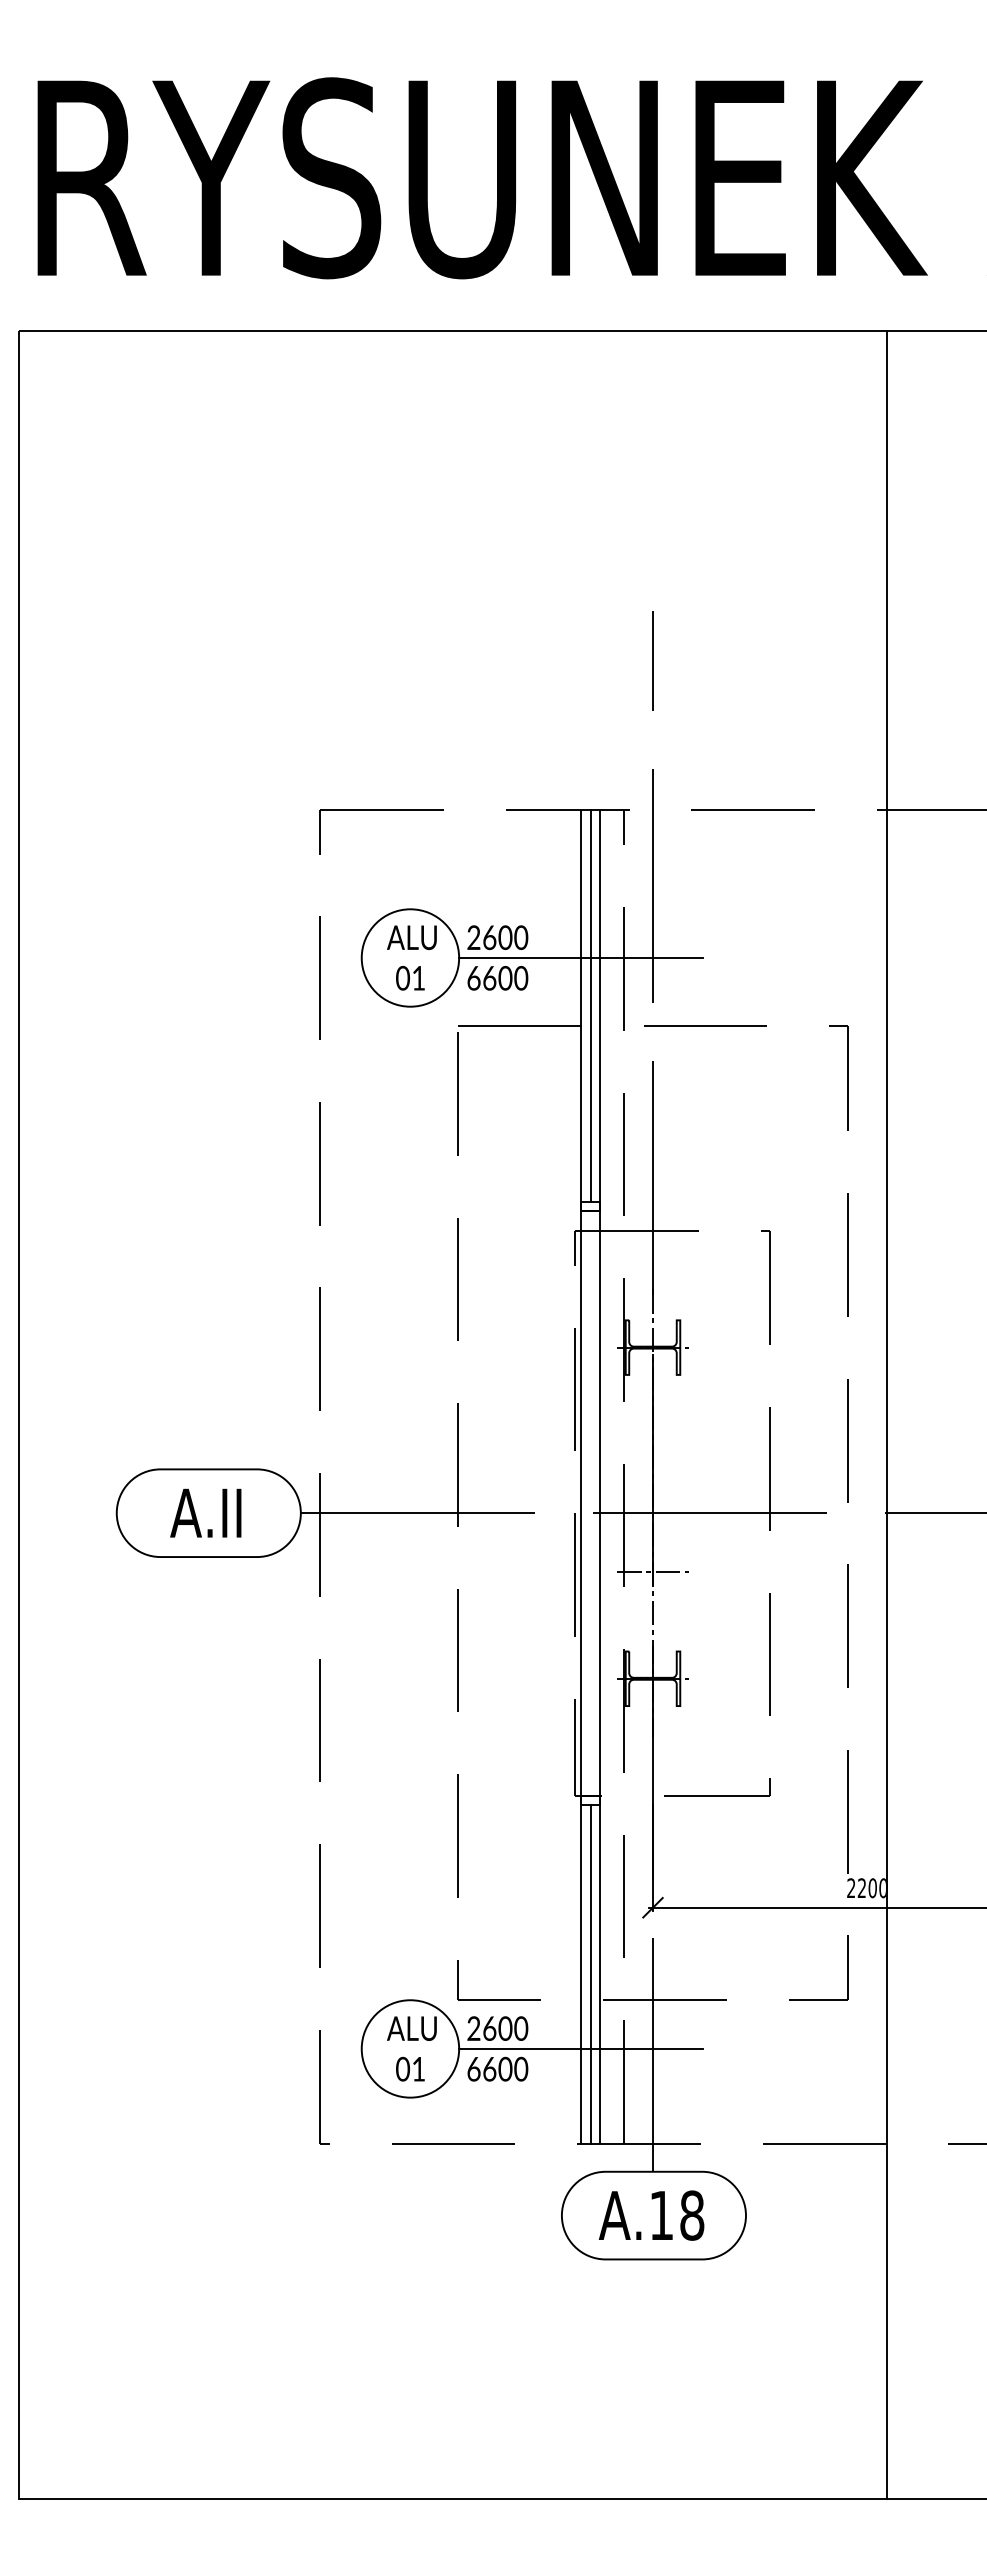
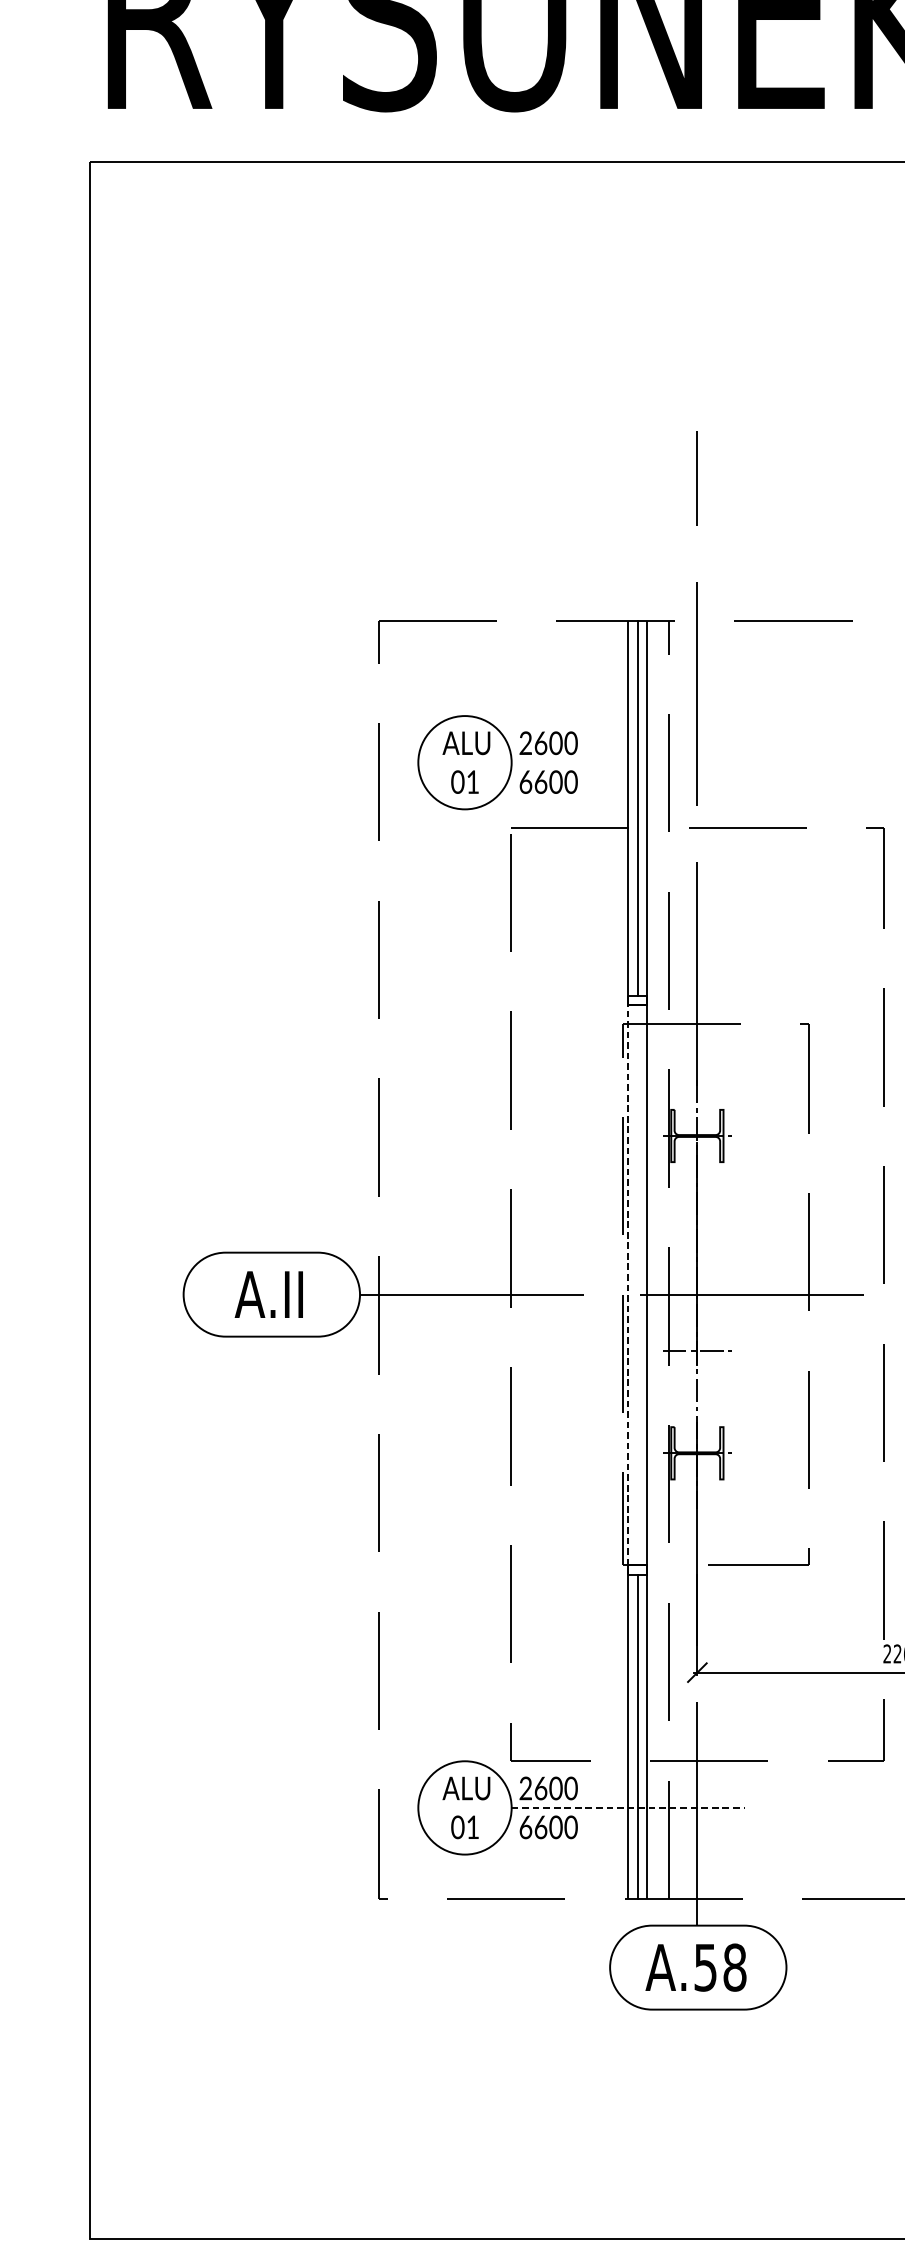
line: (580, 958) -> (627, 763), removed
line: (580, 1502) -> (627, 1284), solid -> dashed
line: (580, 2048) -> (627, 1807), solid -> dashed
text: (661, 2215) -> (705, 1967), A.18 -> A.58

